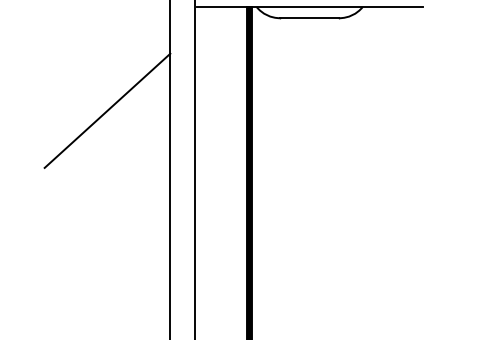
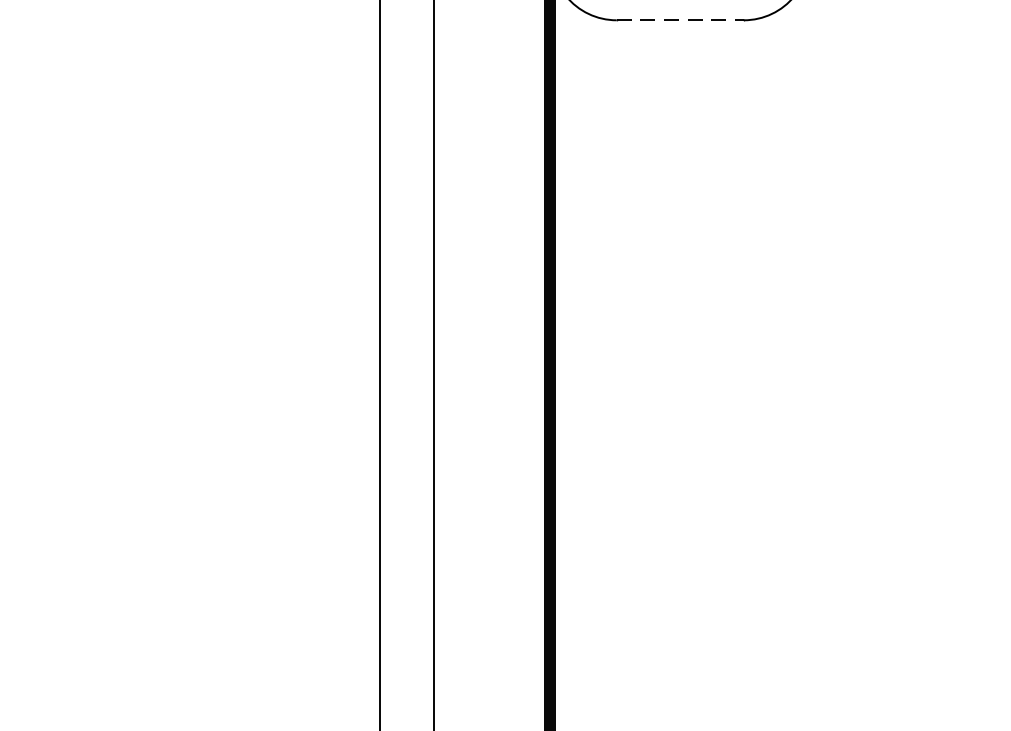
line: (309, 18) -> (679, 20), solid -> dashed
line: (107, 110) -> (245, 218), removed

